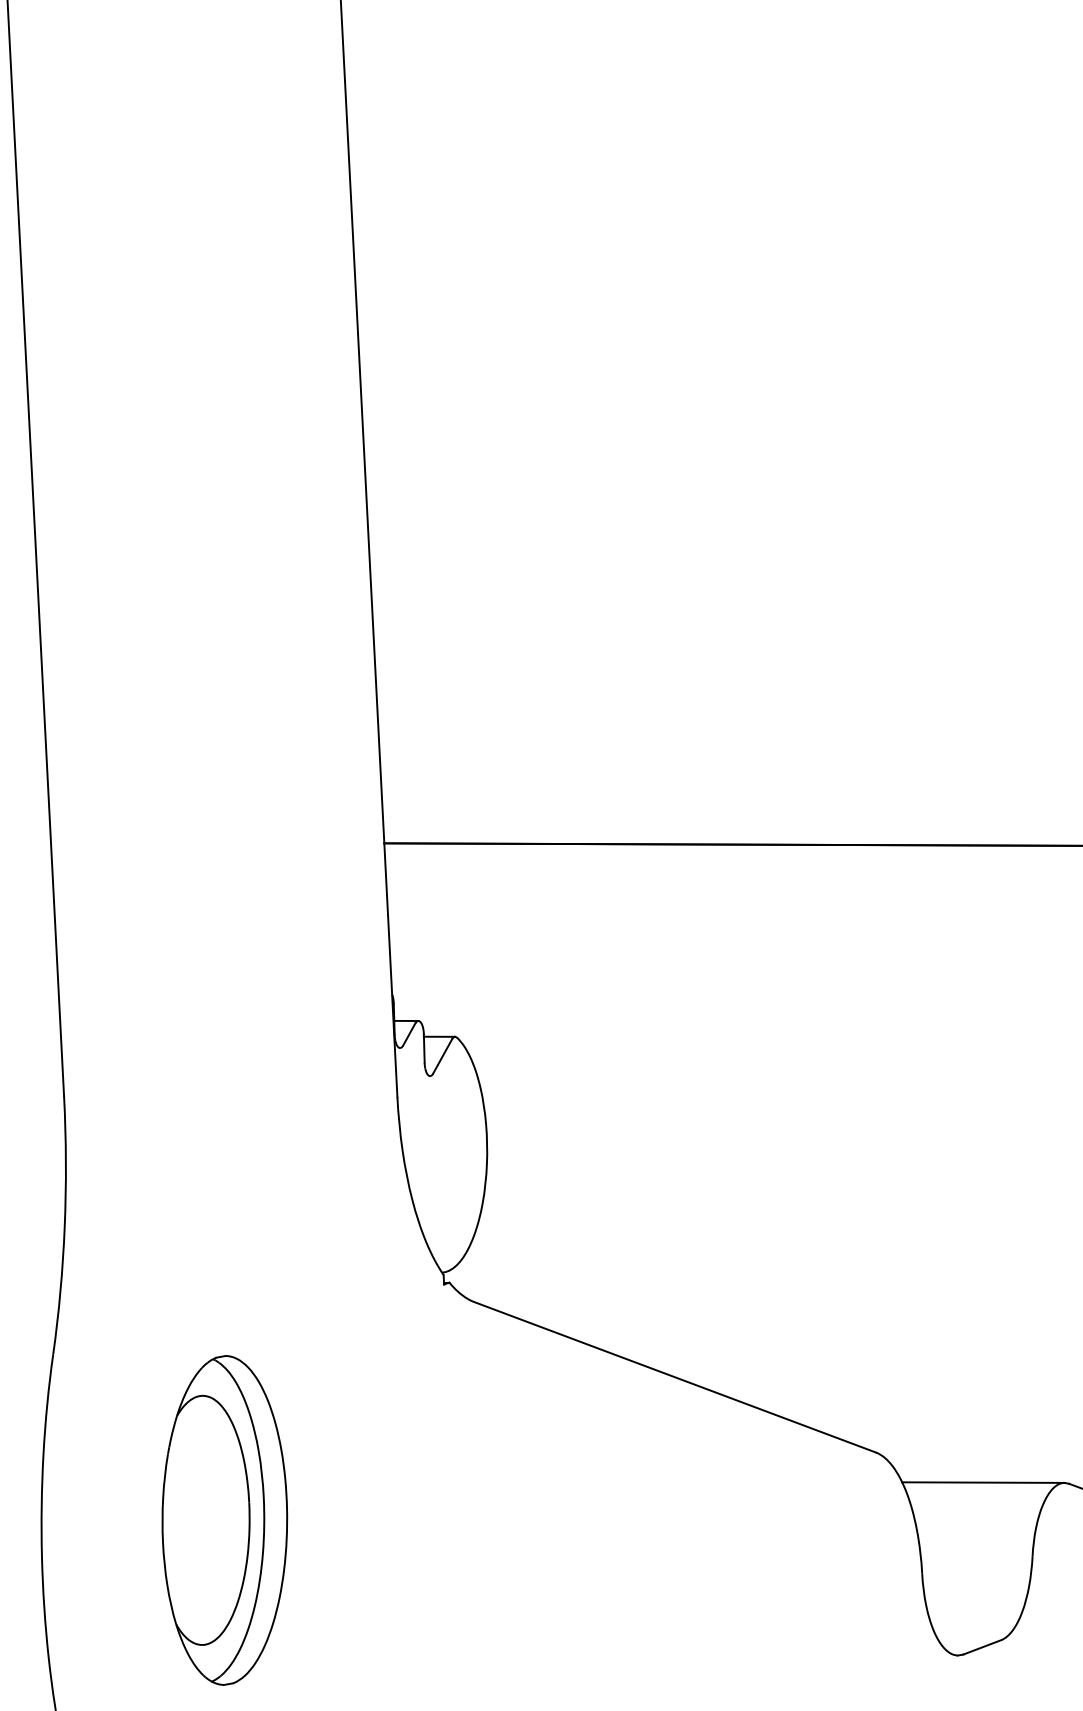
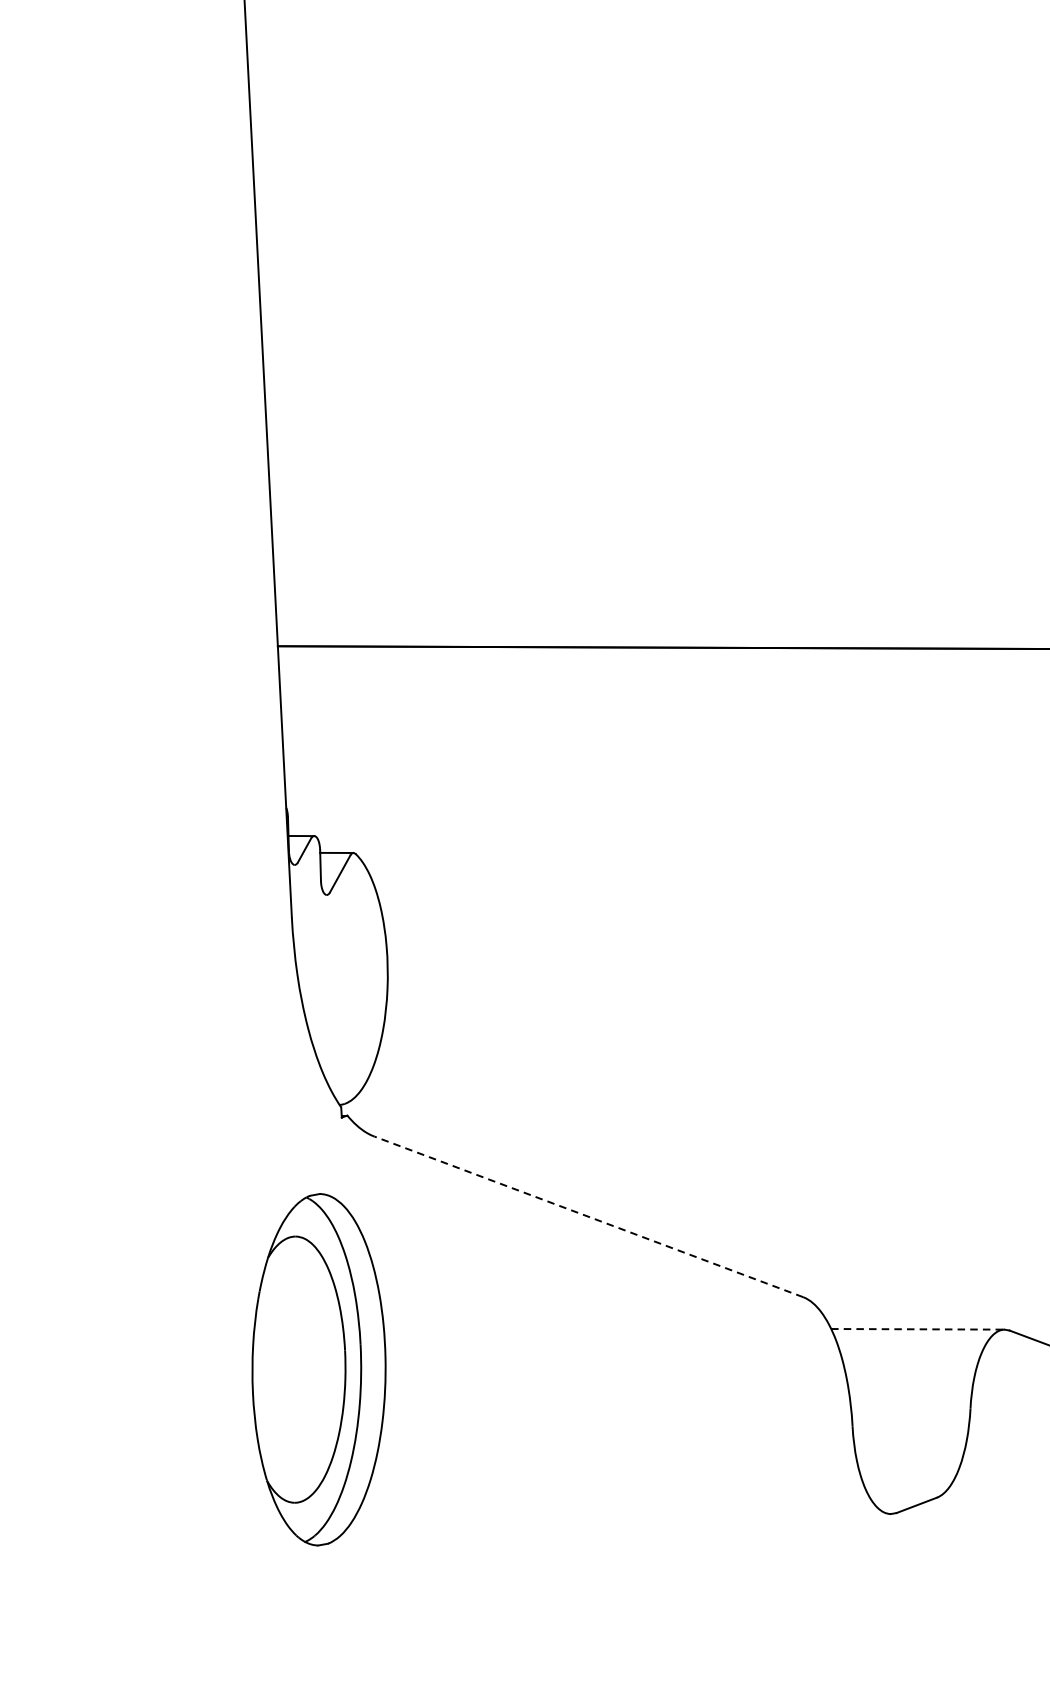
line: (674, 1377) -> (587, 1216), solid -> dashed
line: (983, 1482) -> (918, 1329), solid -> dashed
part: (224, 1520) -> (318, 1369), moved

